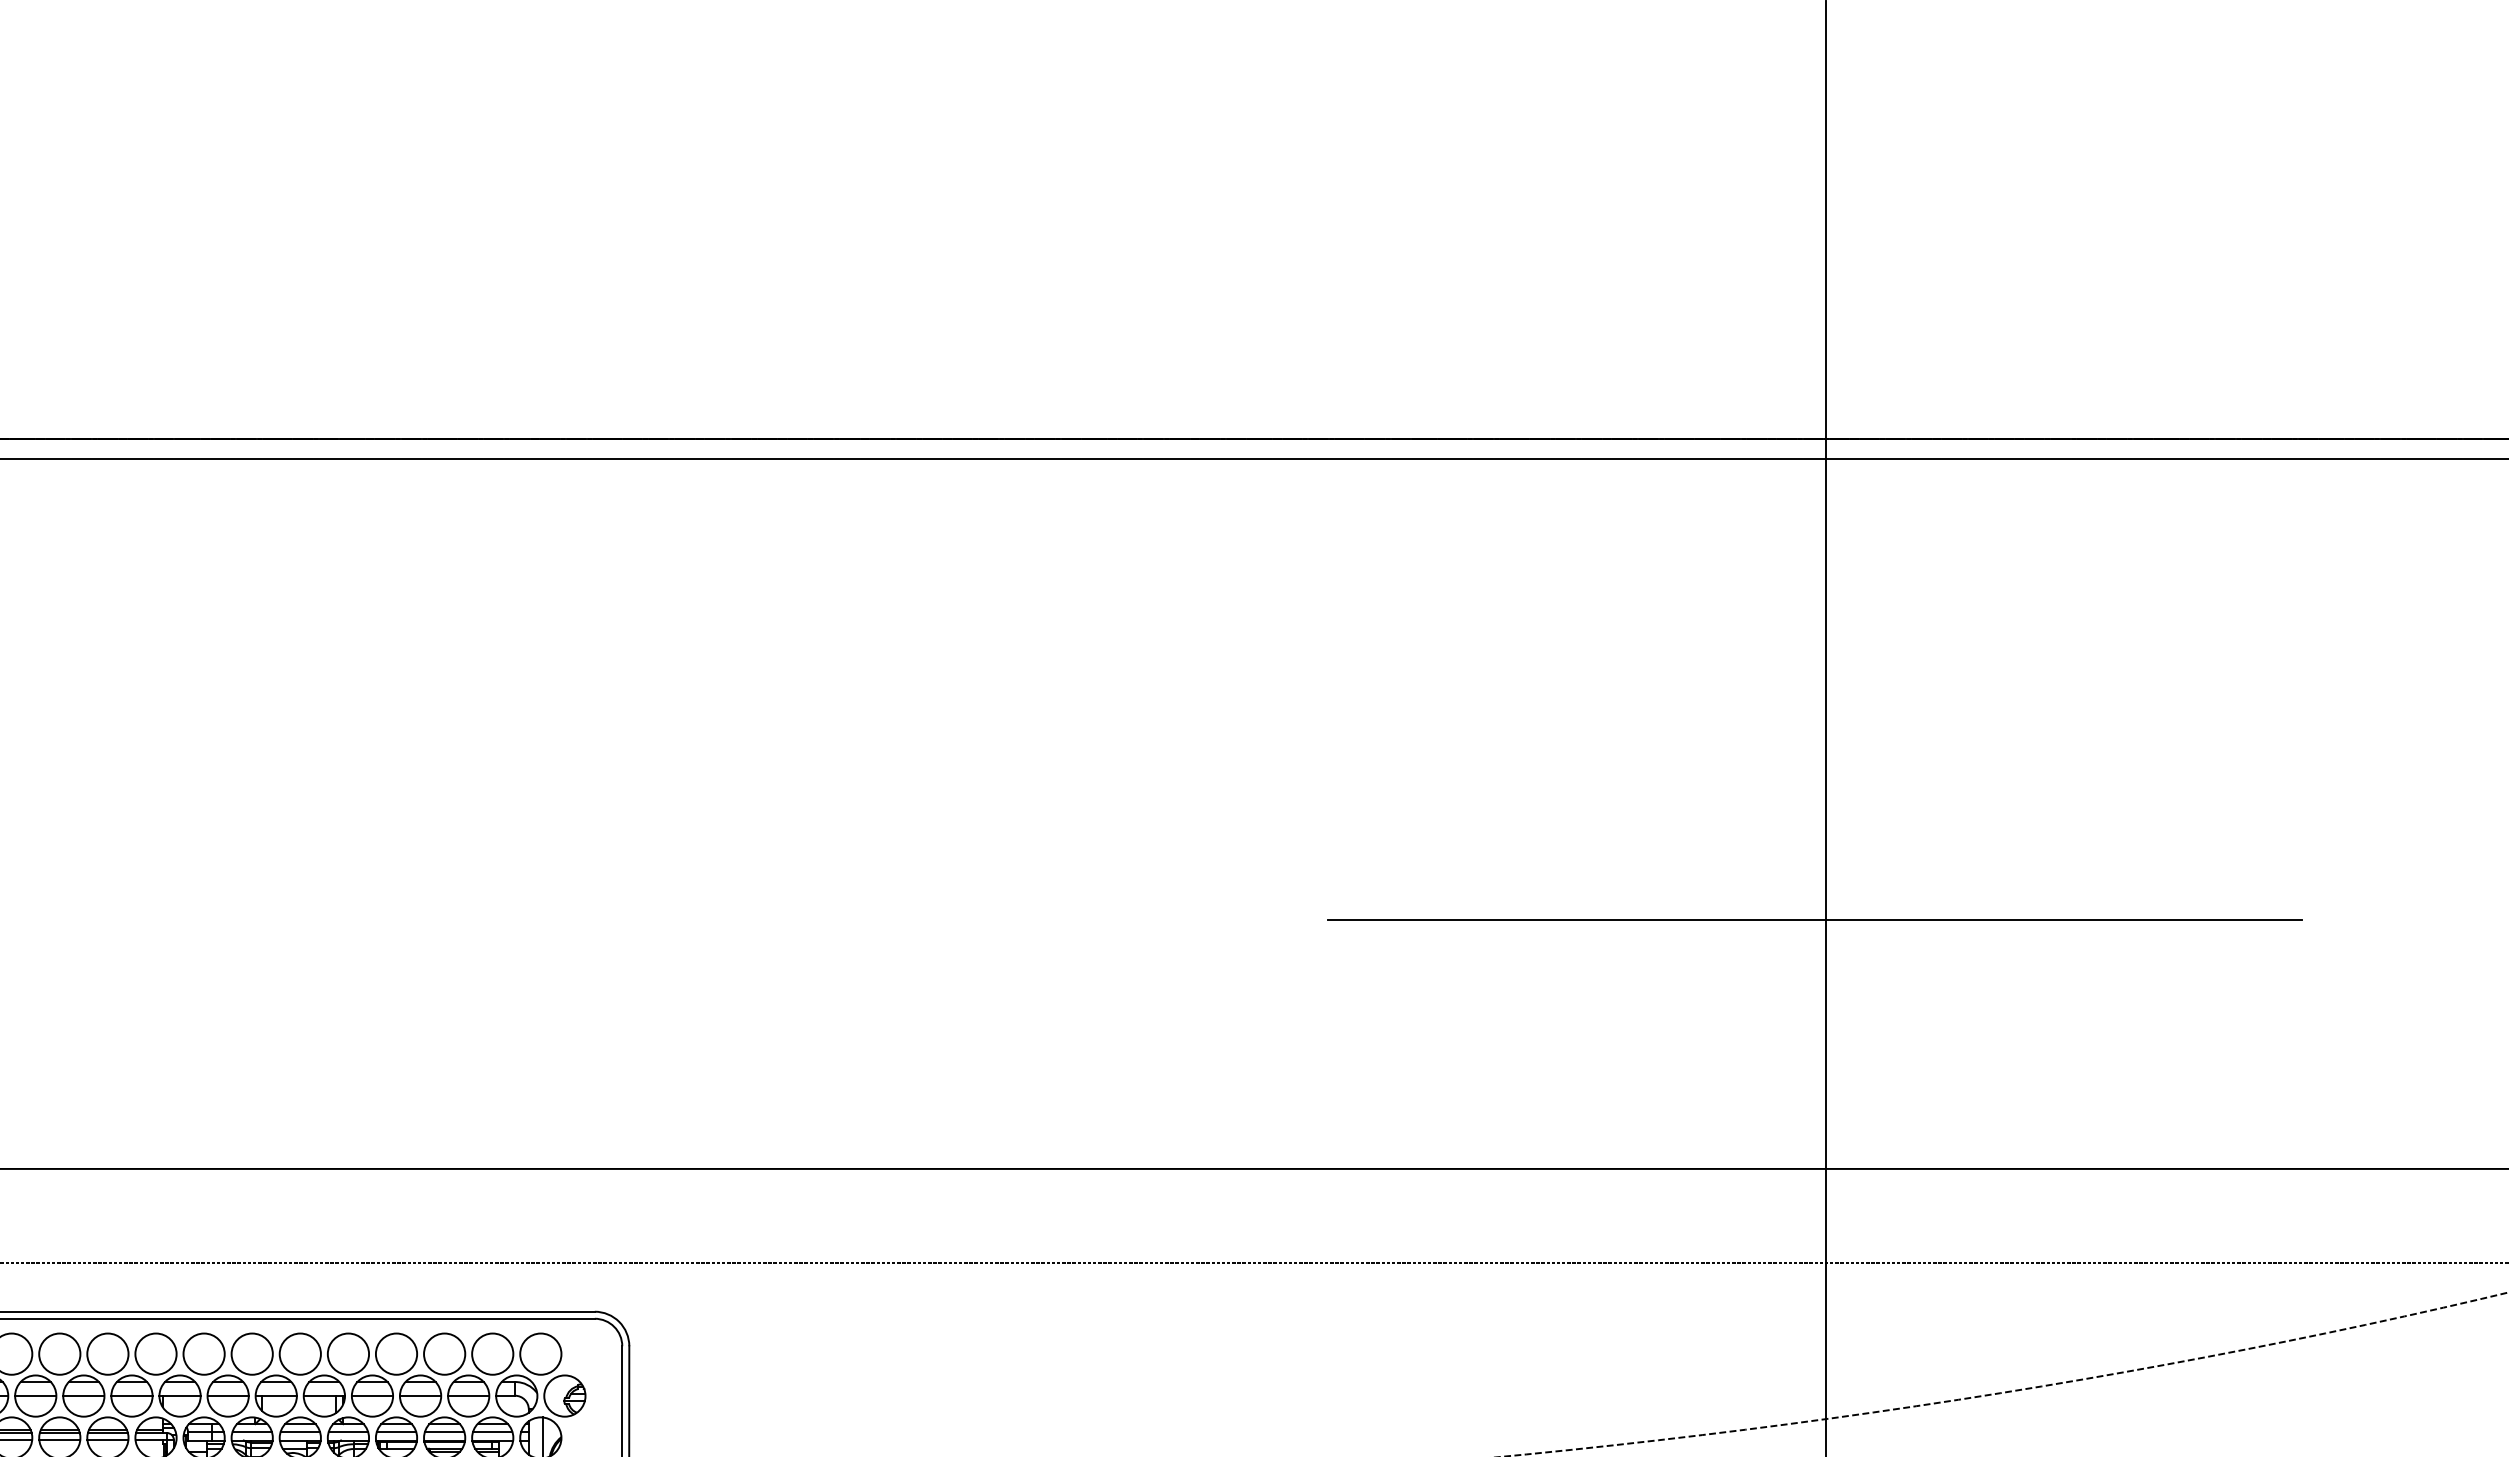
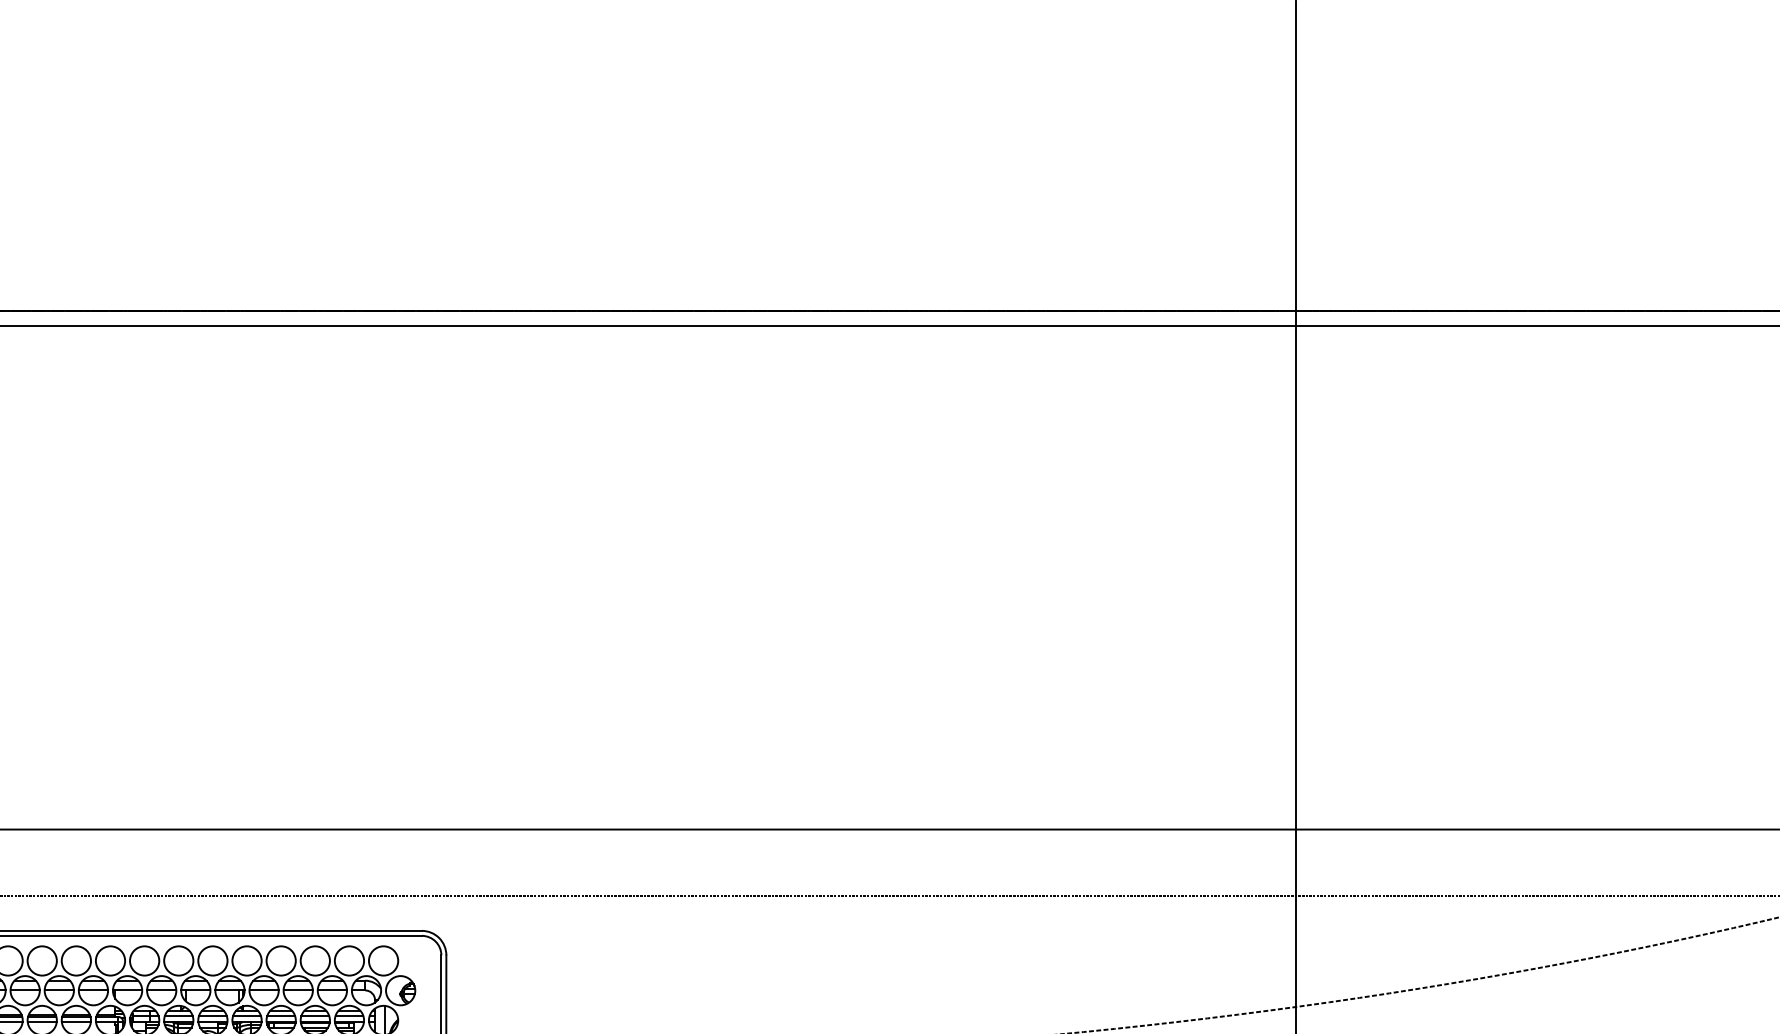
line: (1814, 919) -> (1287, 652), removed

